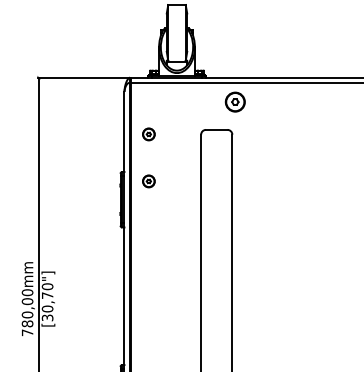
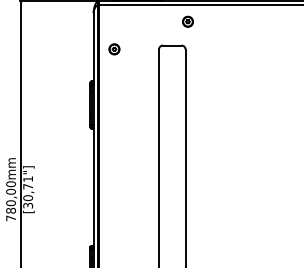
part: (234, 101) -> (187, 21), size x0.62
part: (148, 181) -> (114, 89), removed
text: (47, 286) -> (28, 178), [30,70"] -> [30,71"]

